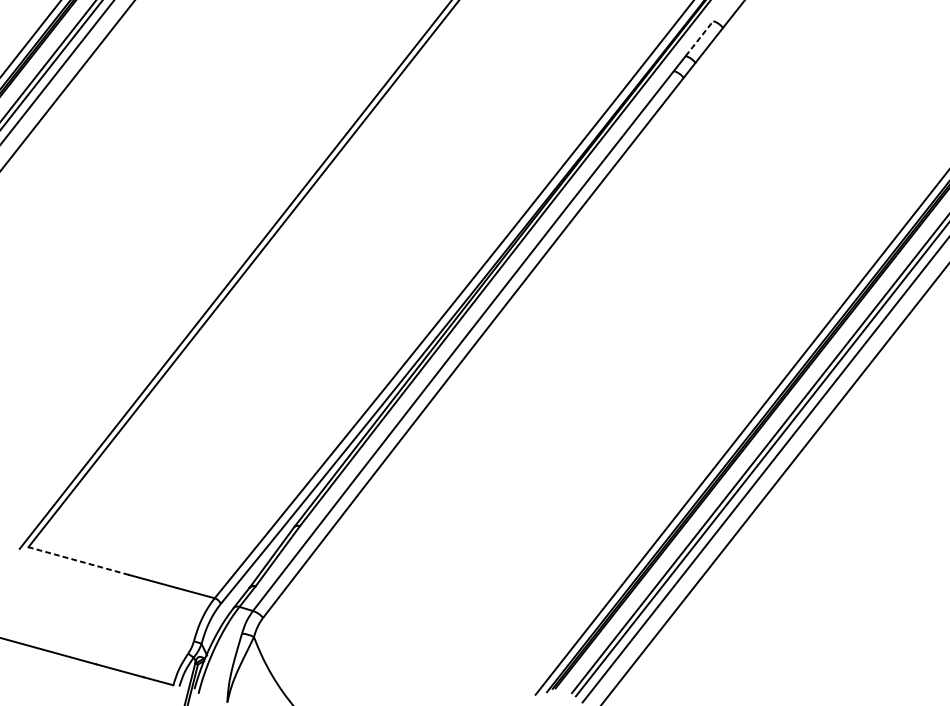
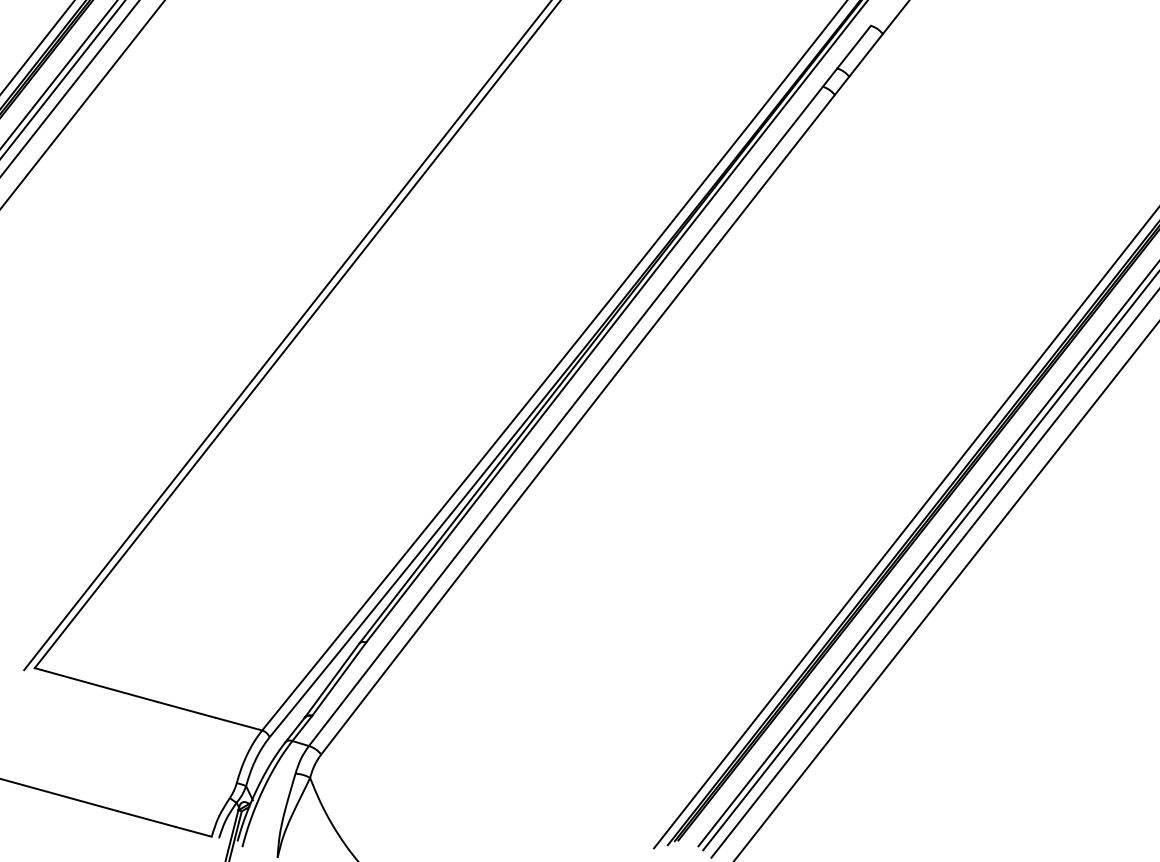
line: (699, 38) -> (854, 46), dashed -> solid
line: (79, 561) -> (96, 685), dashed -> solid

